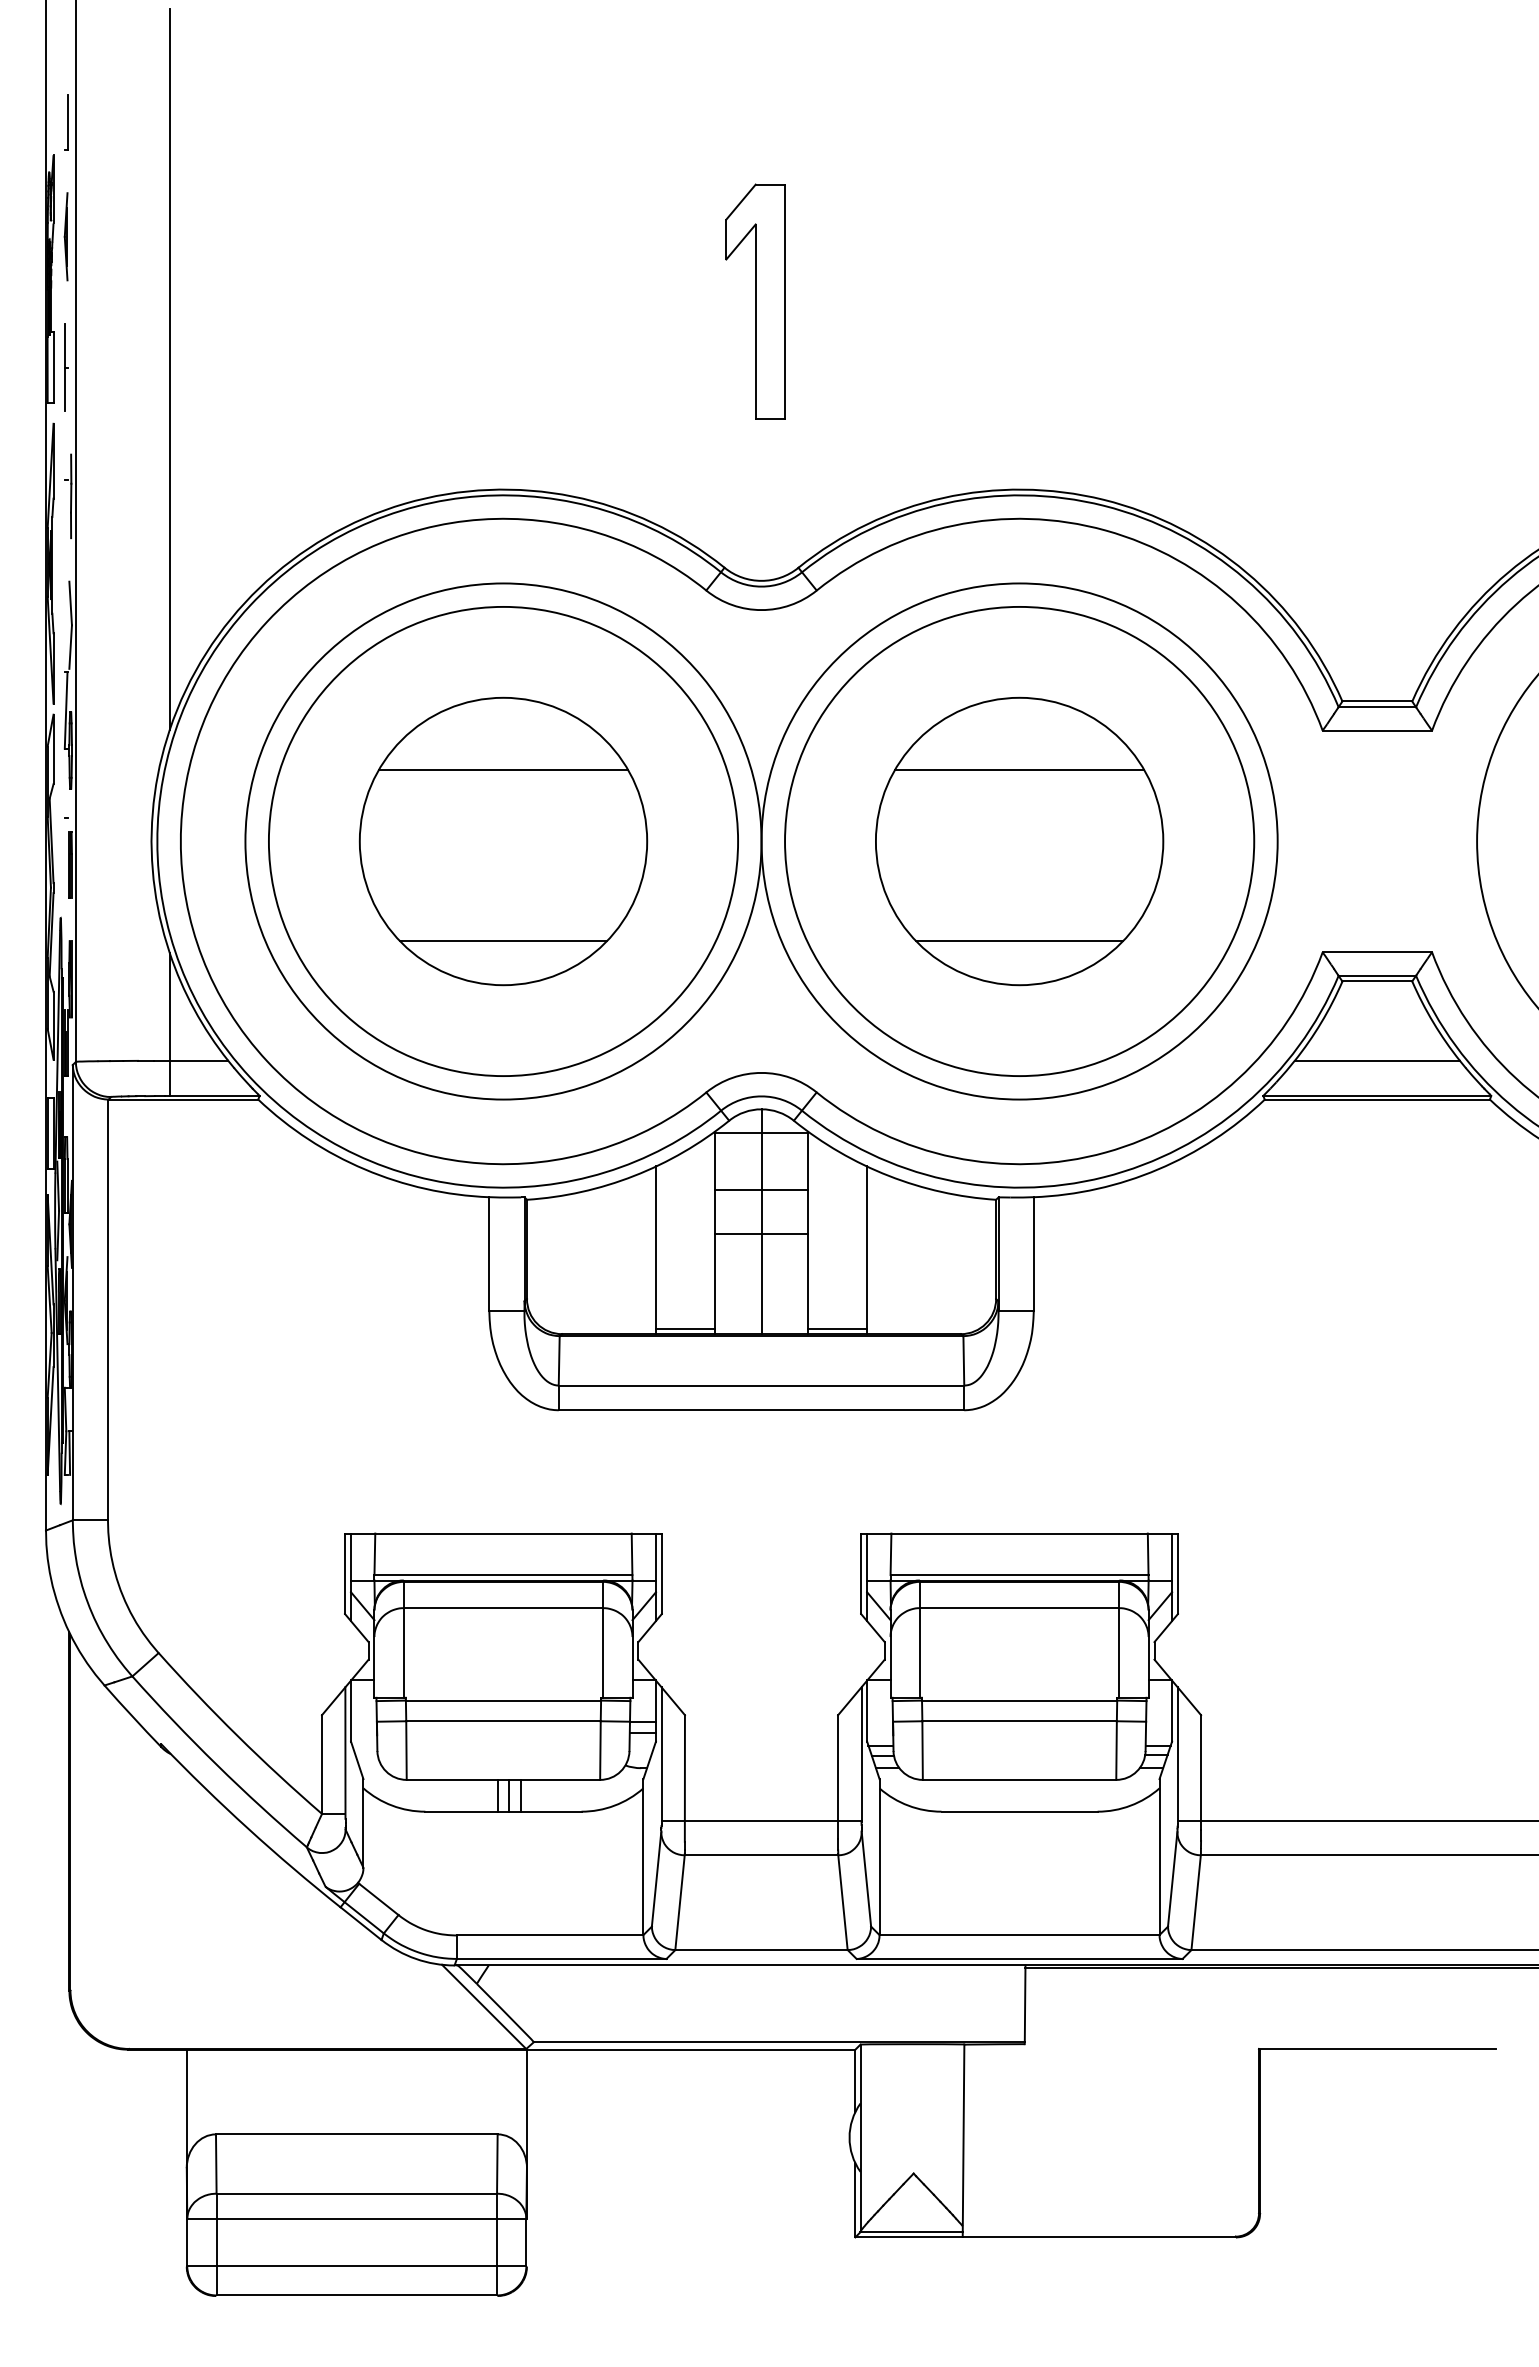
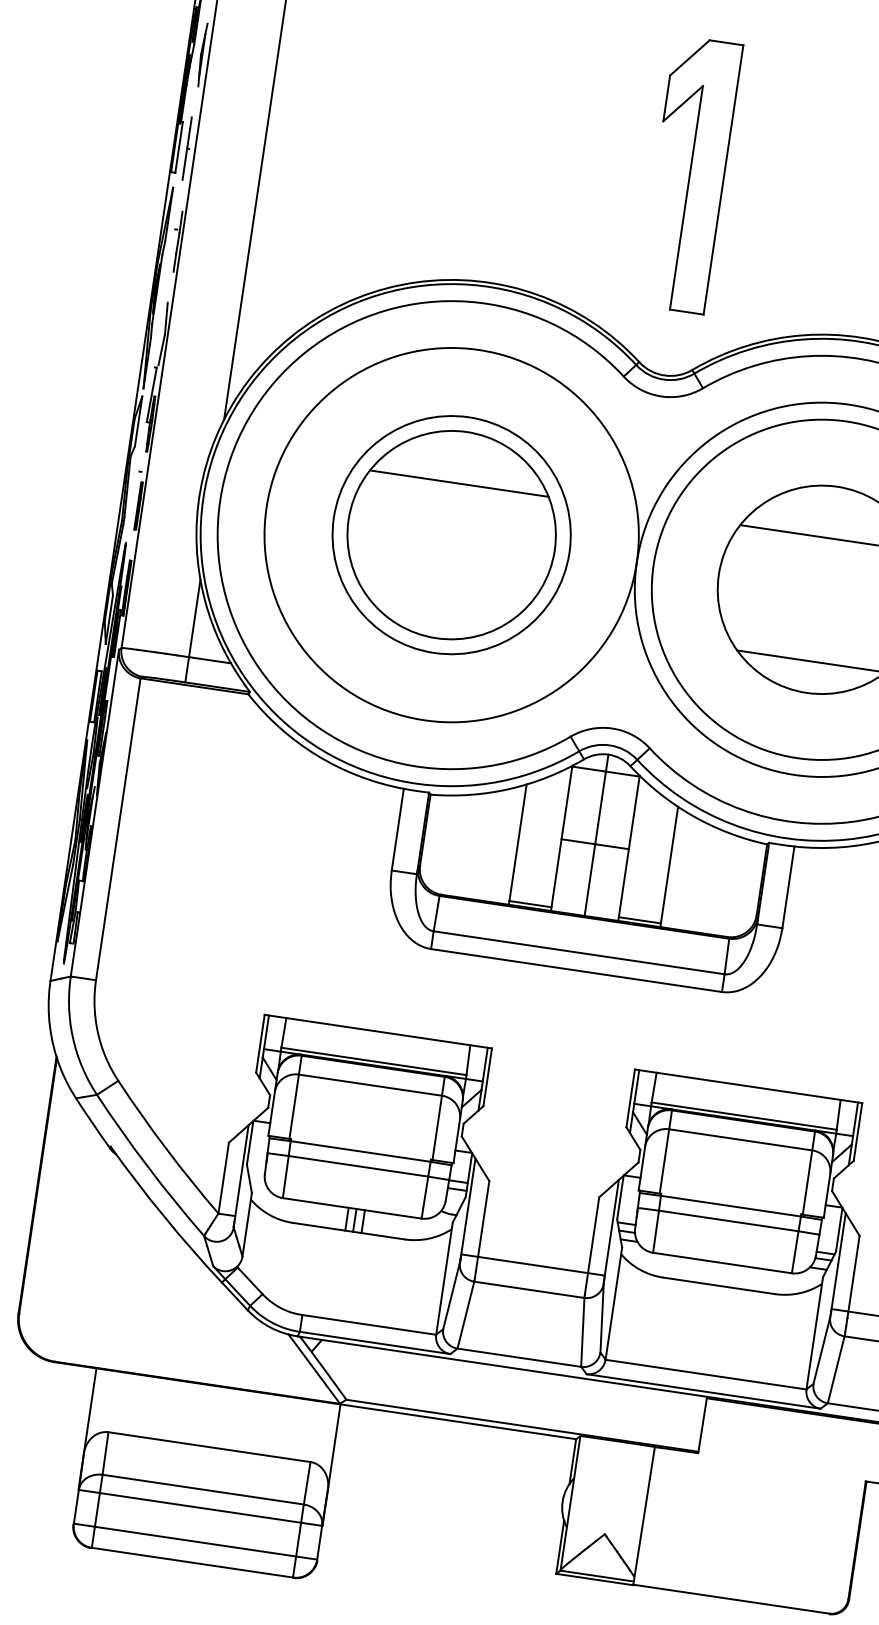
part: (755, 301) -> (689, 174), size x1.6
circle: (503, 841) -> (451, 535), size x0.7
line: (503, 941) -> (441, 606), removed
line: (761, 1189) -> (599, 812), removed

